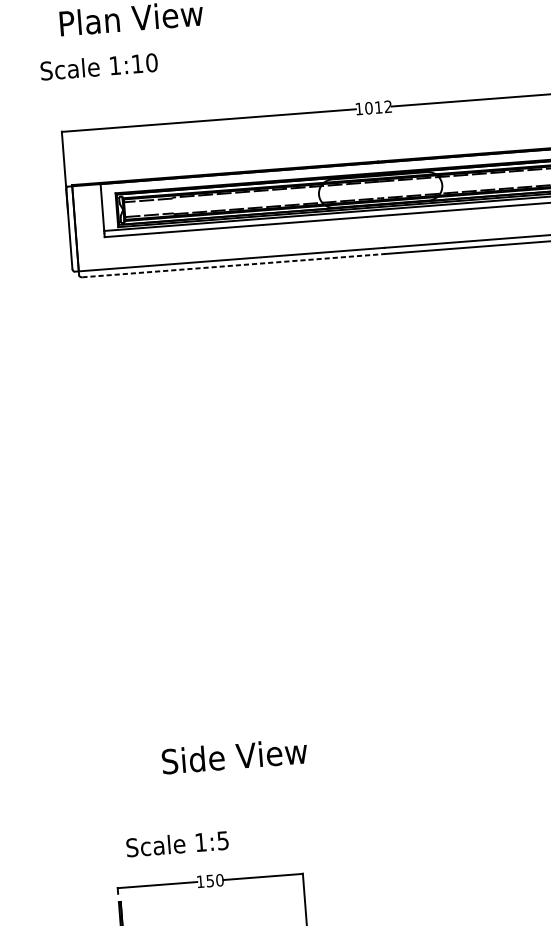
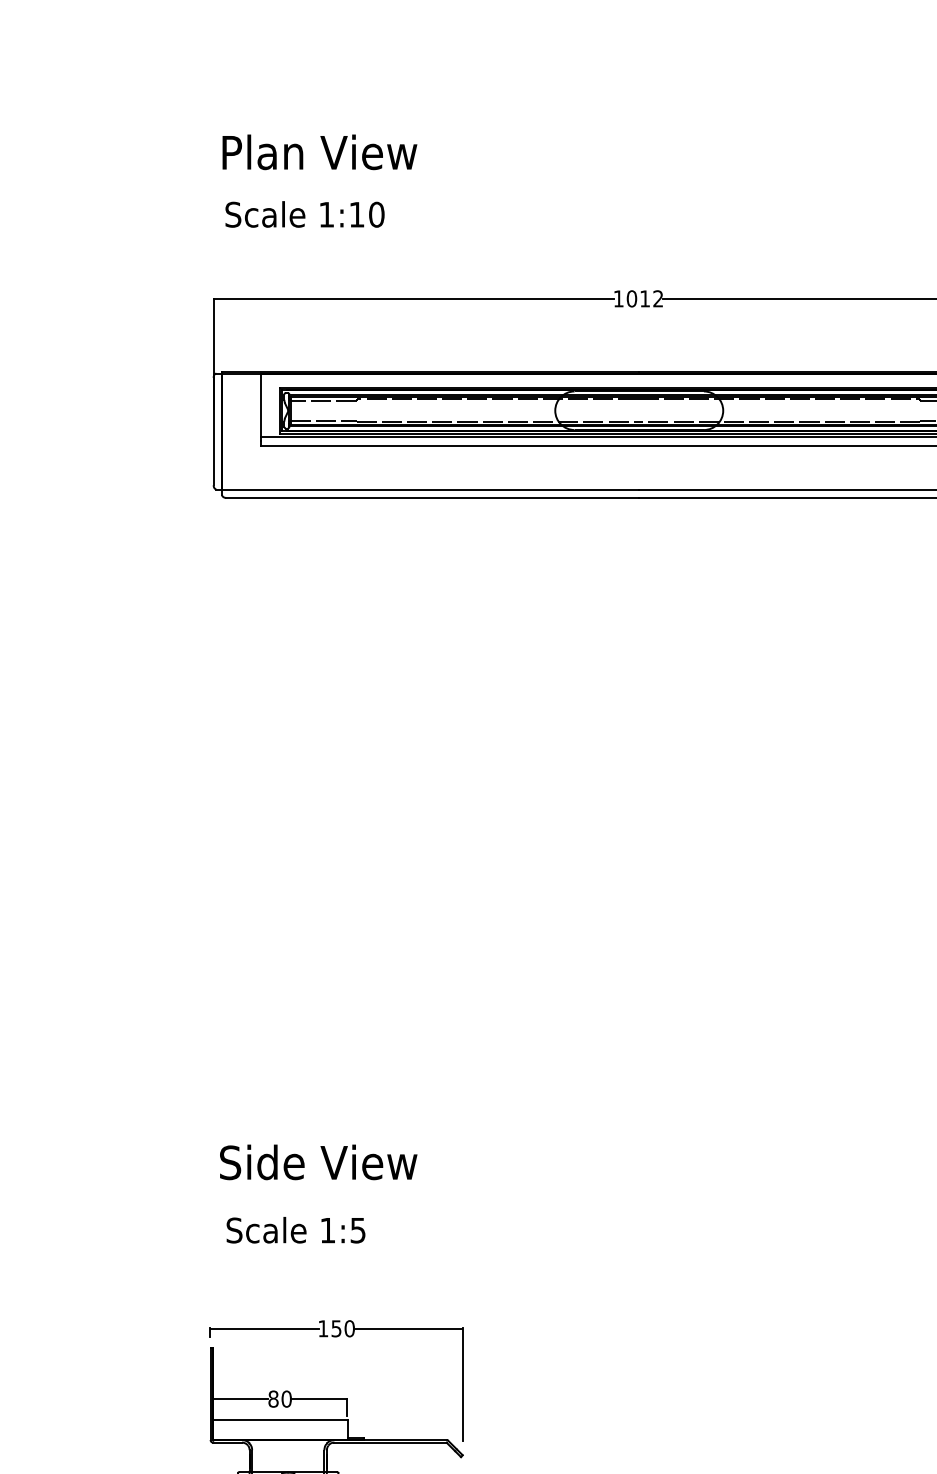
text: (98, 66) -> (304, 214), moved
line: (233, 265) -> (432, 497), dashed -> solid
text: (234, 756) -> (318, 1162), moved
text: (177, 844) -> (295, 1230), moved

